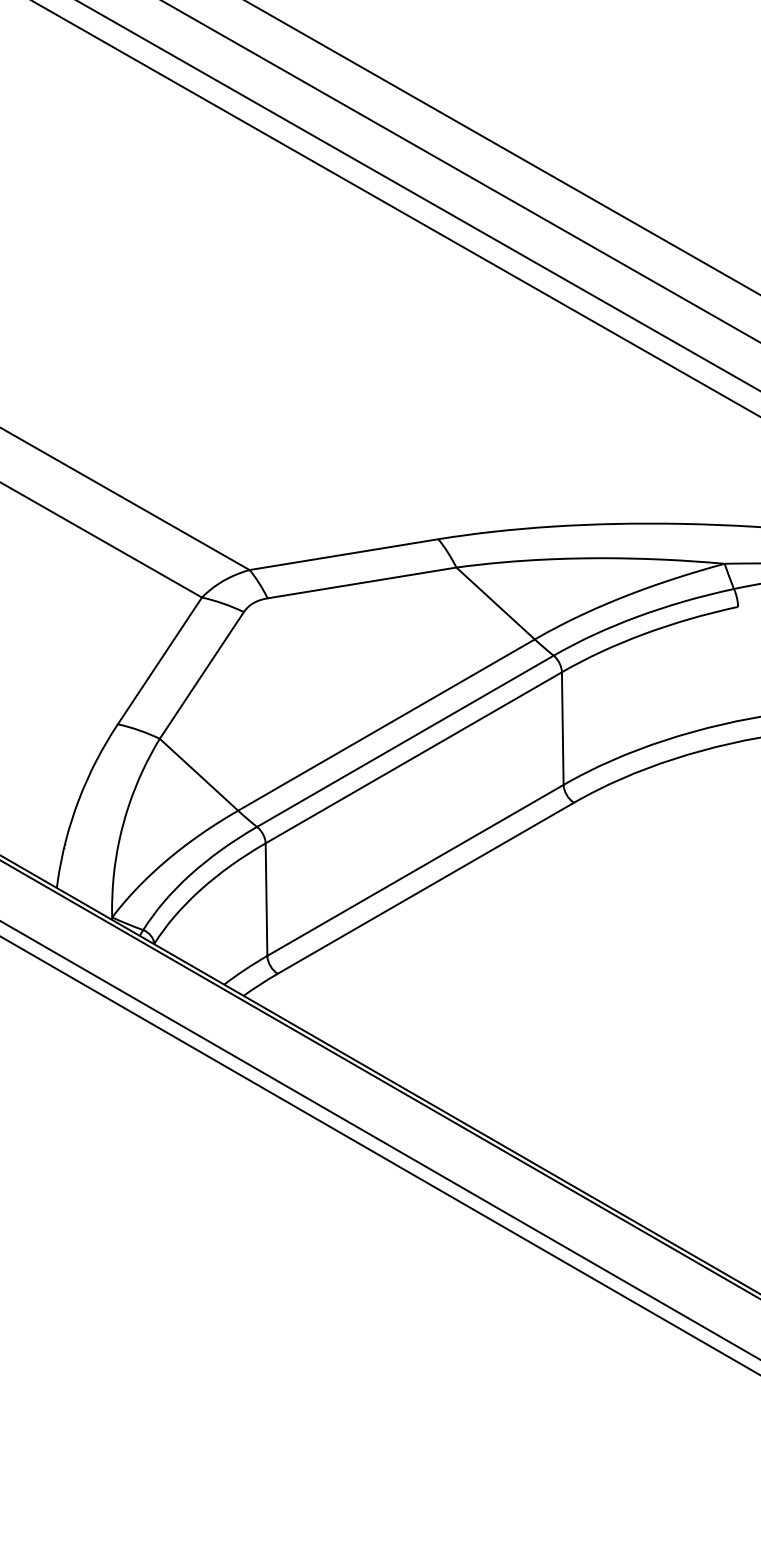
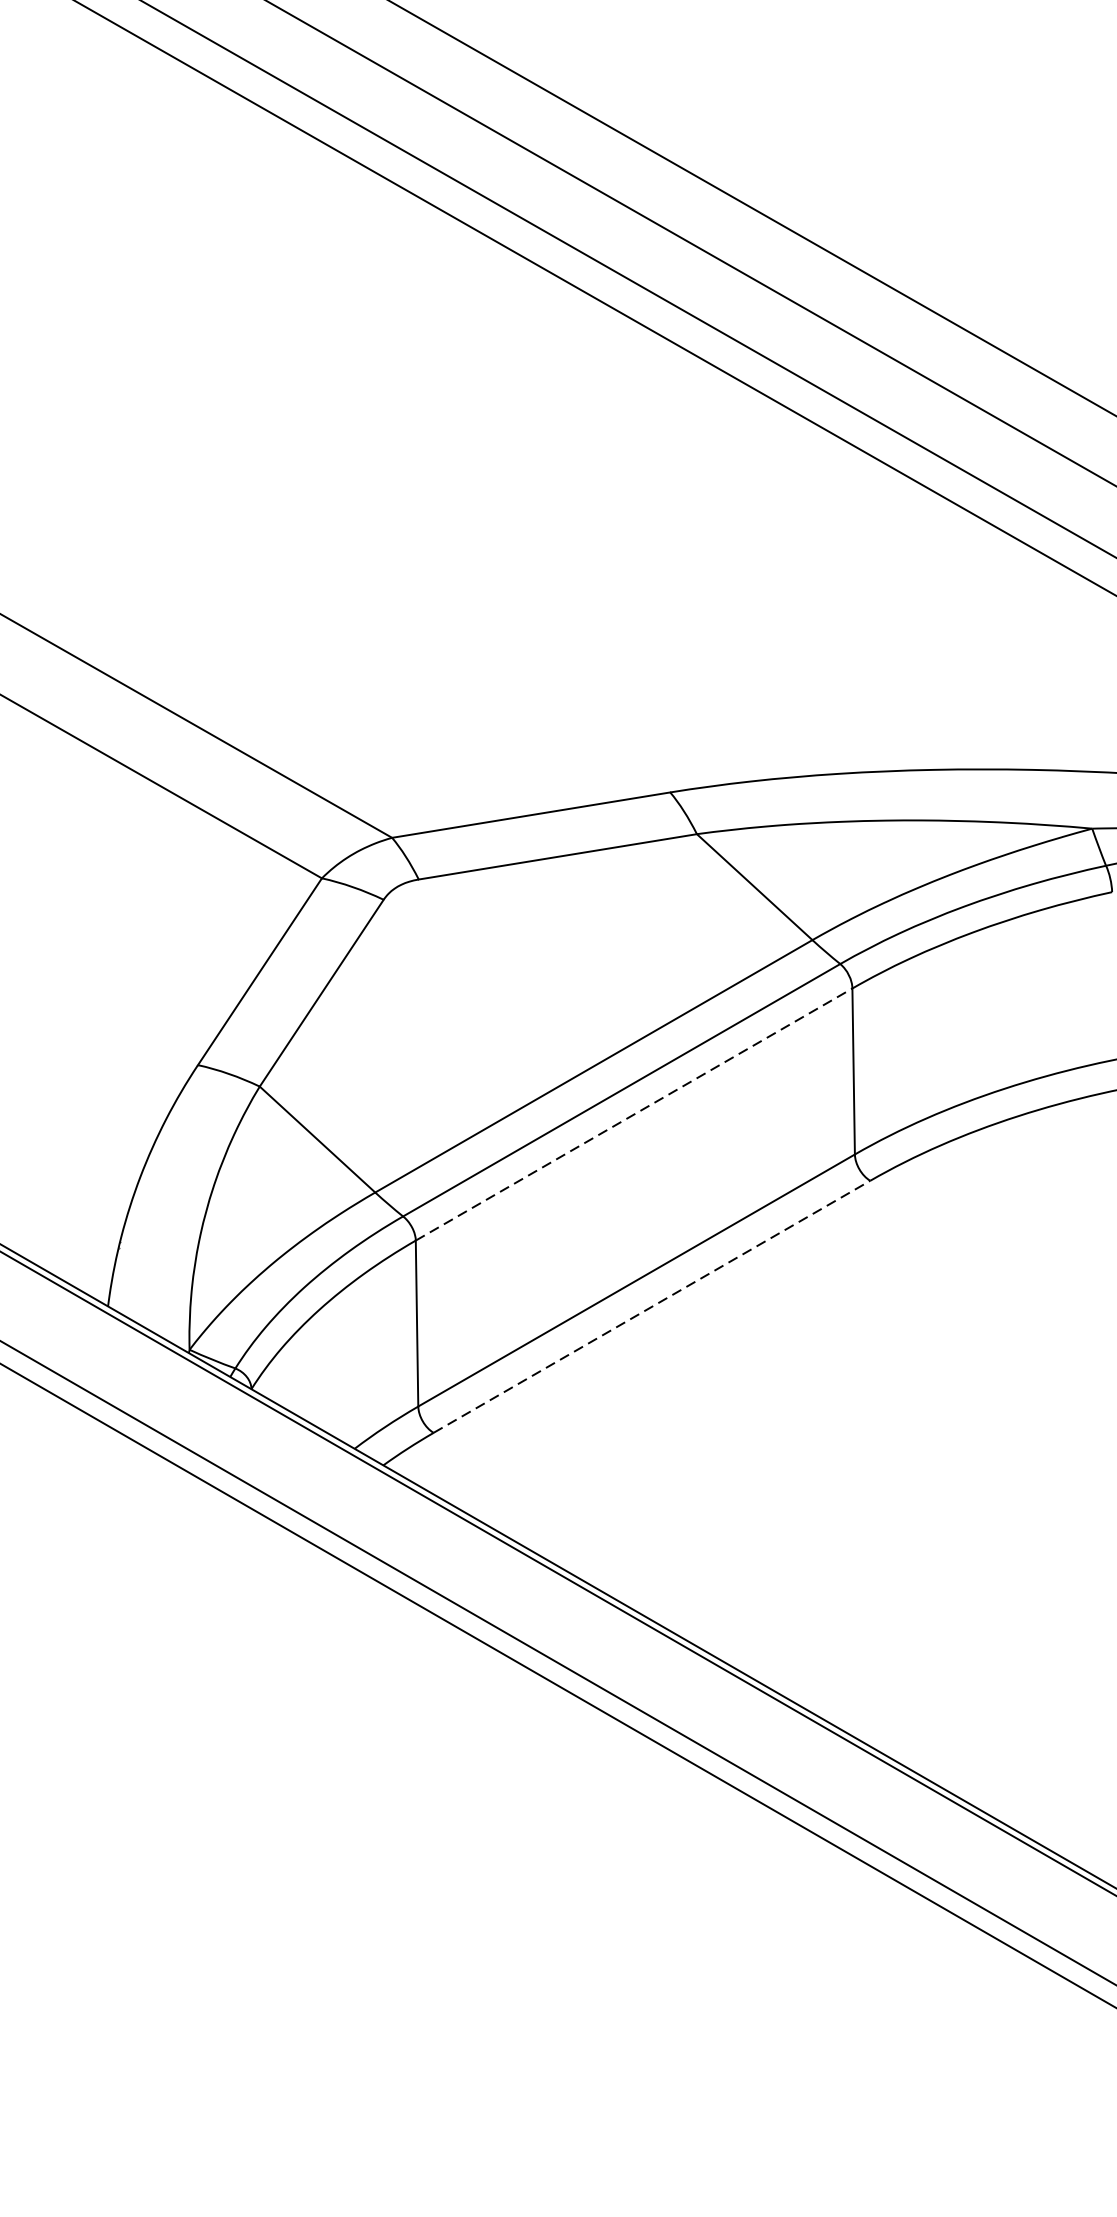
line: (414, 757) -> (635, 1114), solid -> dashed
line: (426, 888) -> (652, 1307), solid -> dashed

